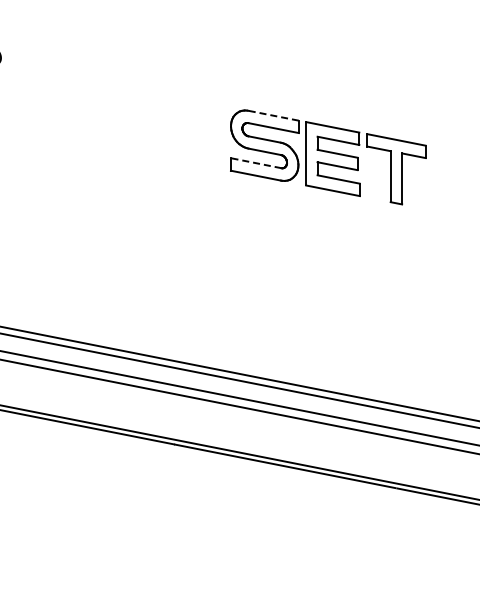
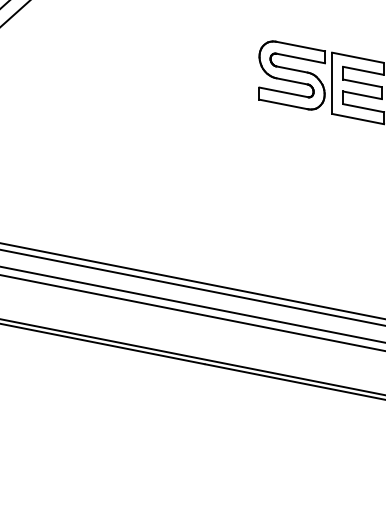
line: (273, 115) -> (300, 46), dashed -> solid
line: (256, 163) -> (284, 92), dashed -> solid

